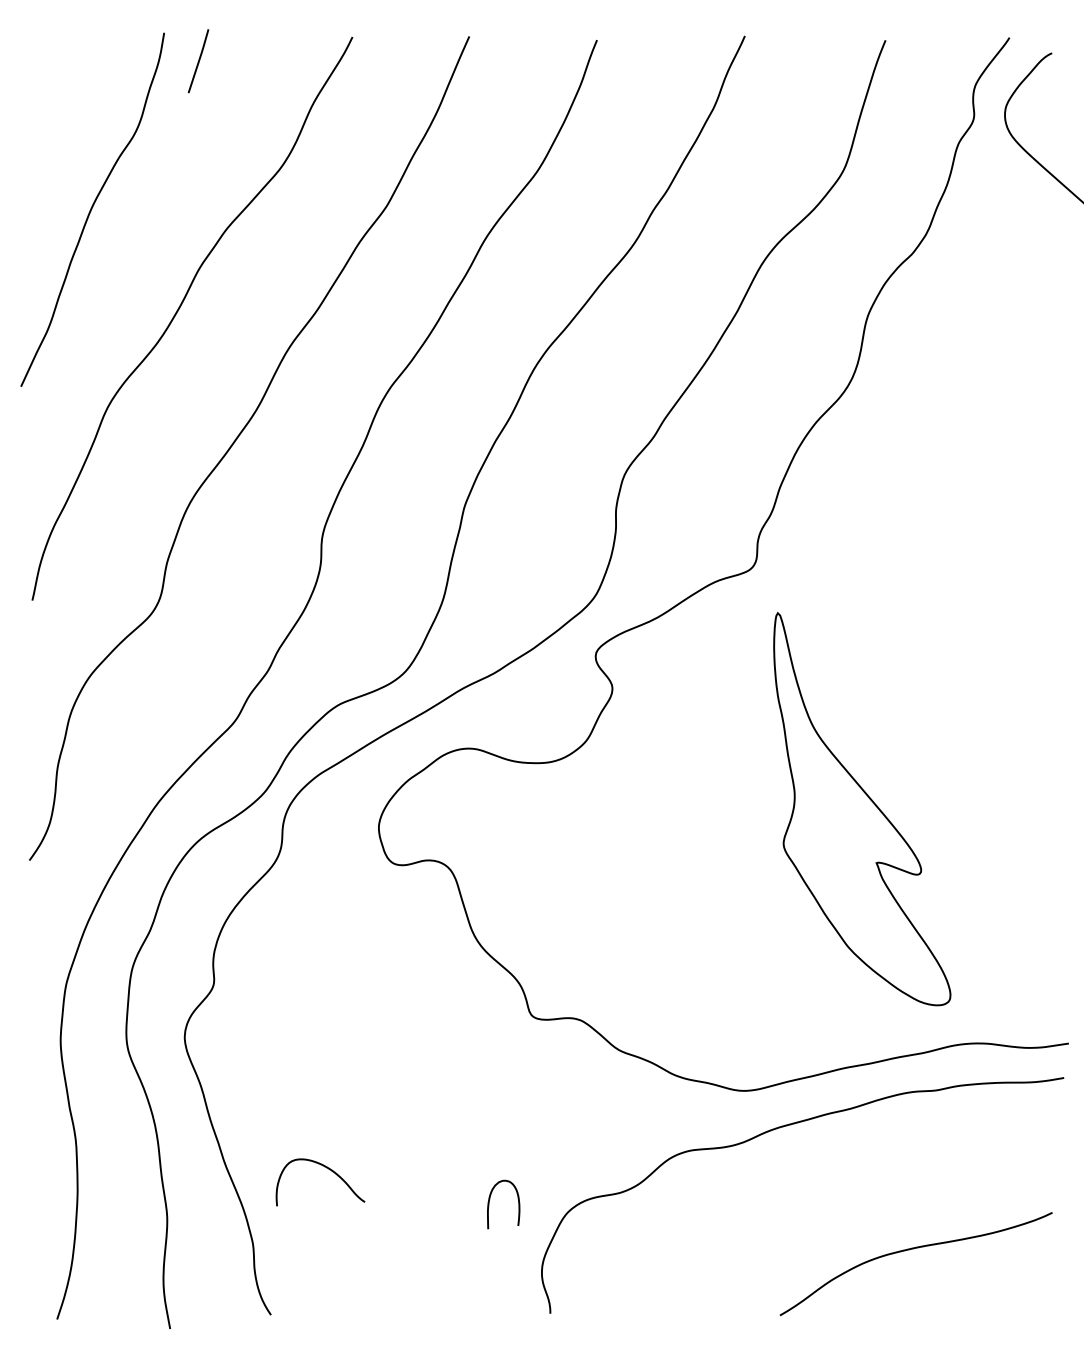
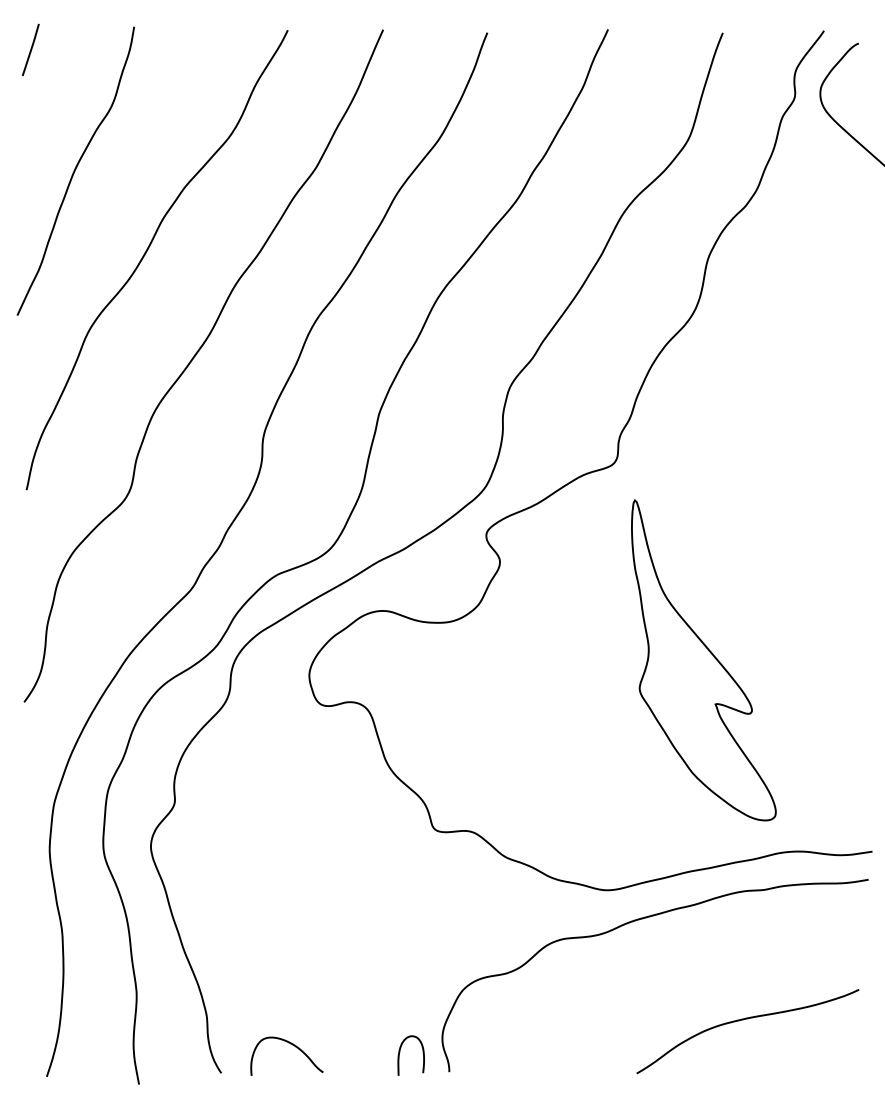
line: (198, 61) -> (30, 50), moved
curve: (329, 1170) -> (294, 1046), moved
curve: (490, 1199) -> (400, 1051), moved

